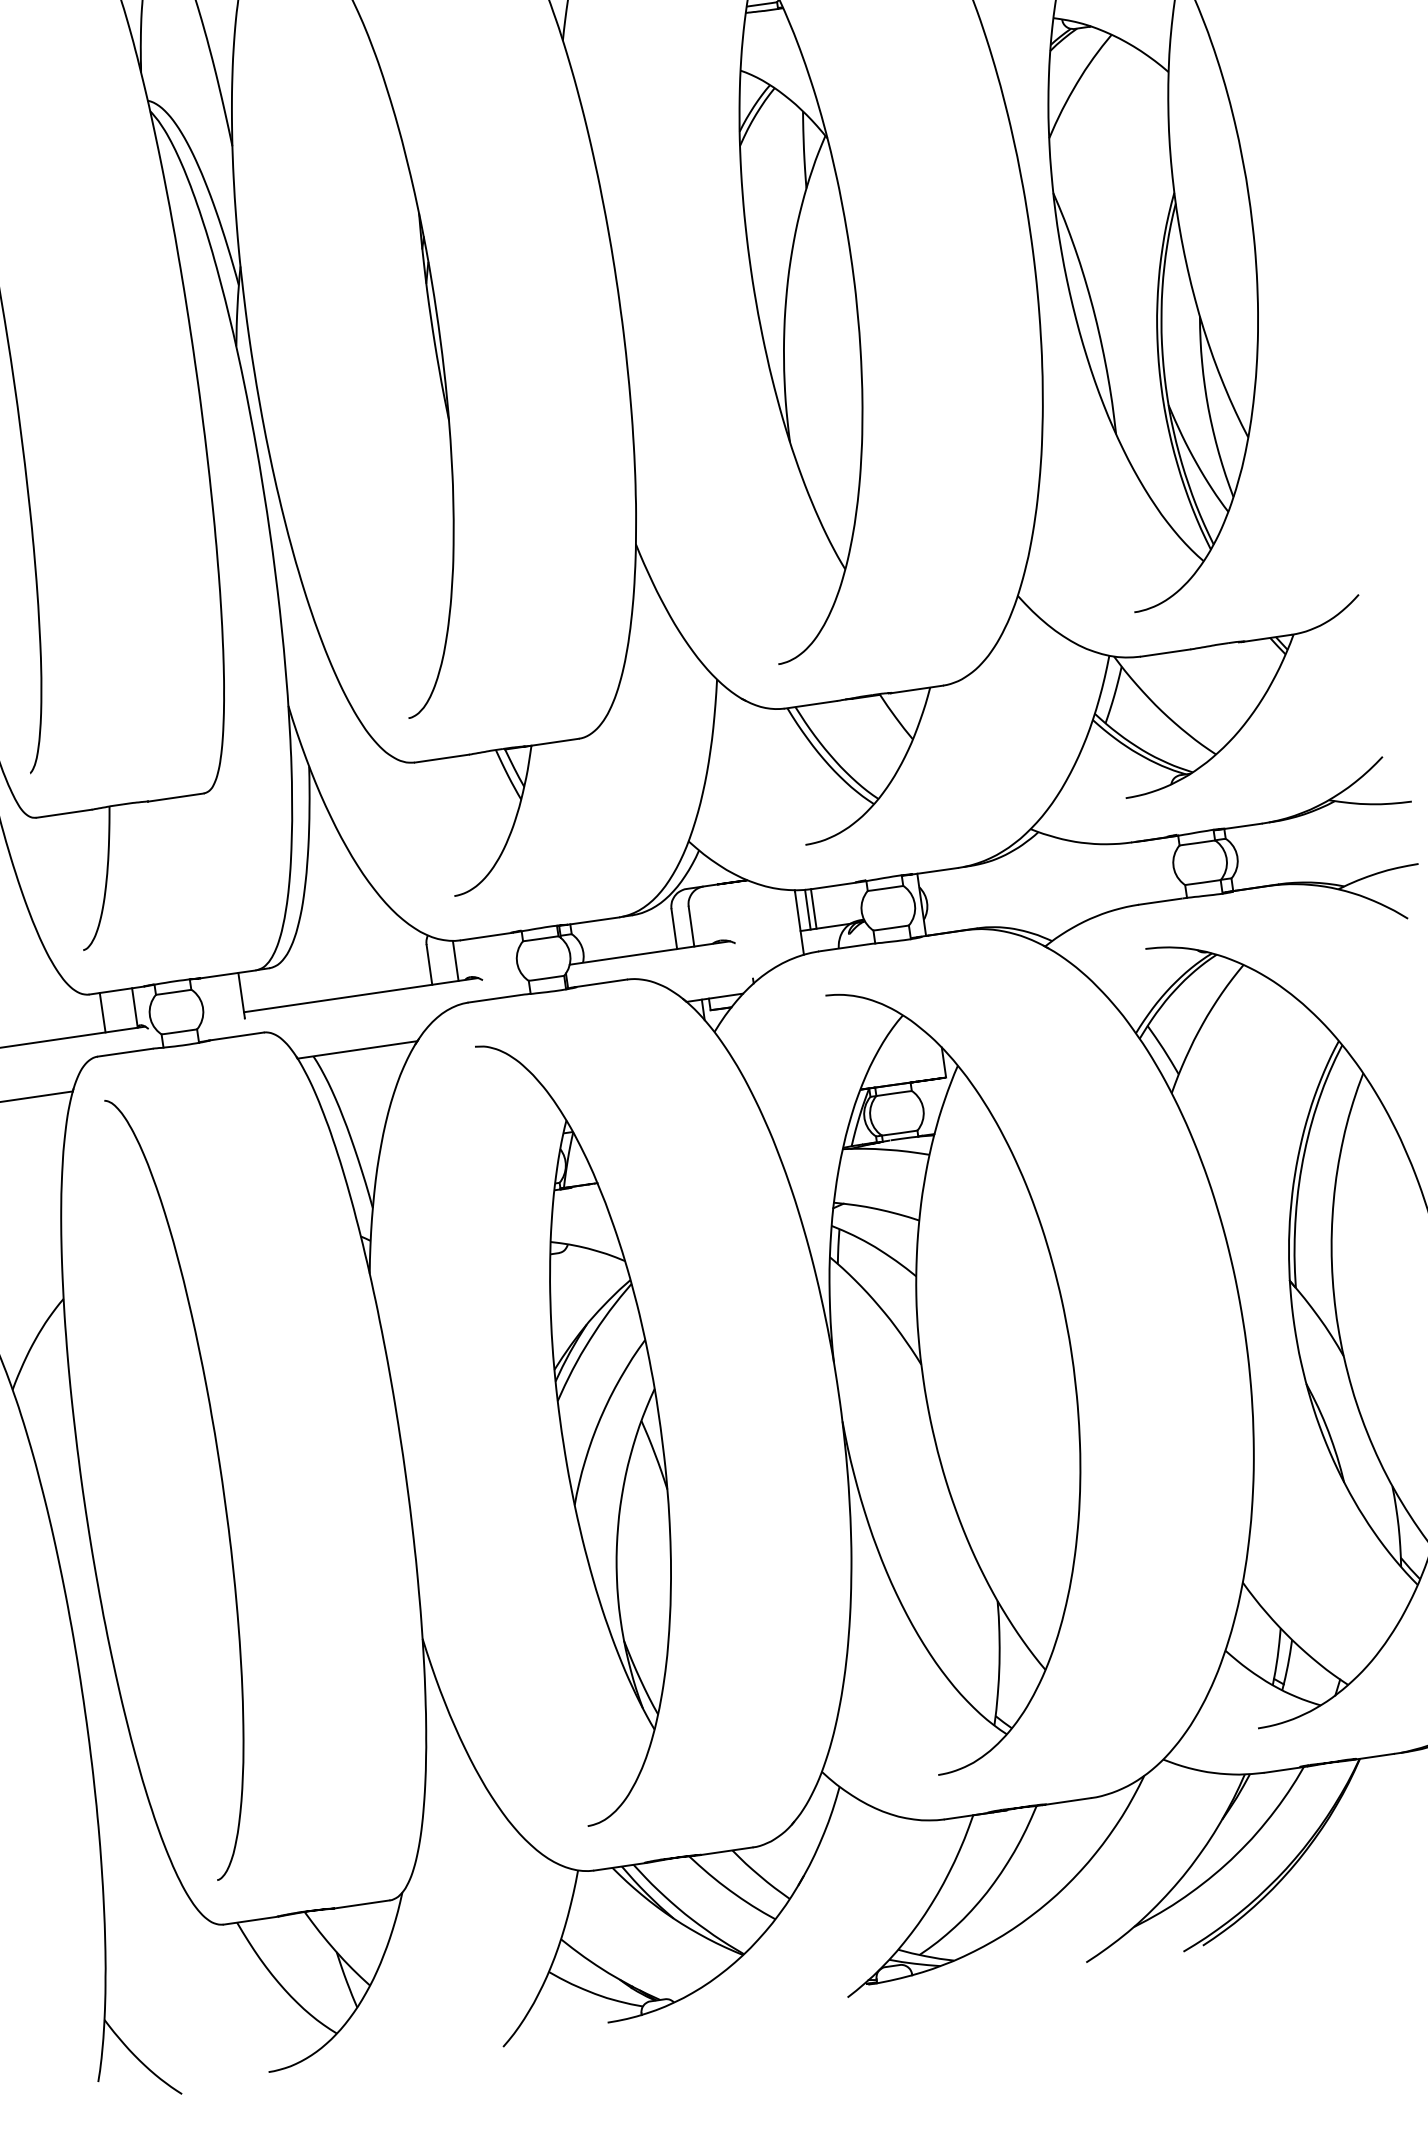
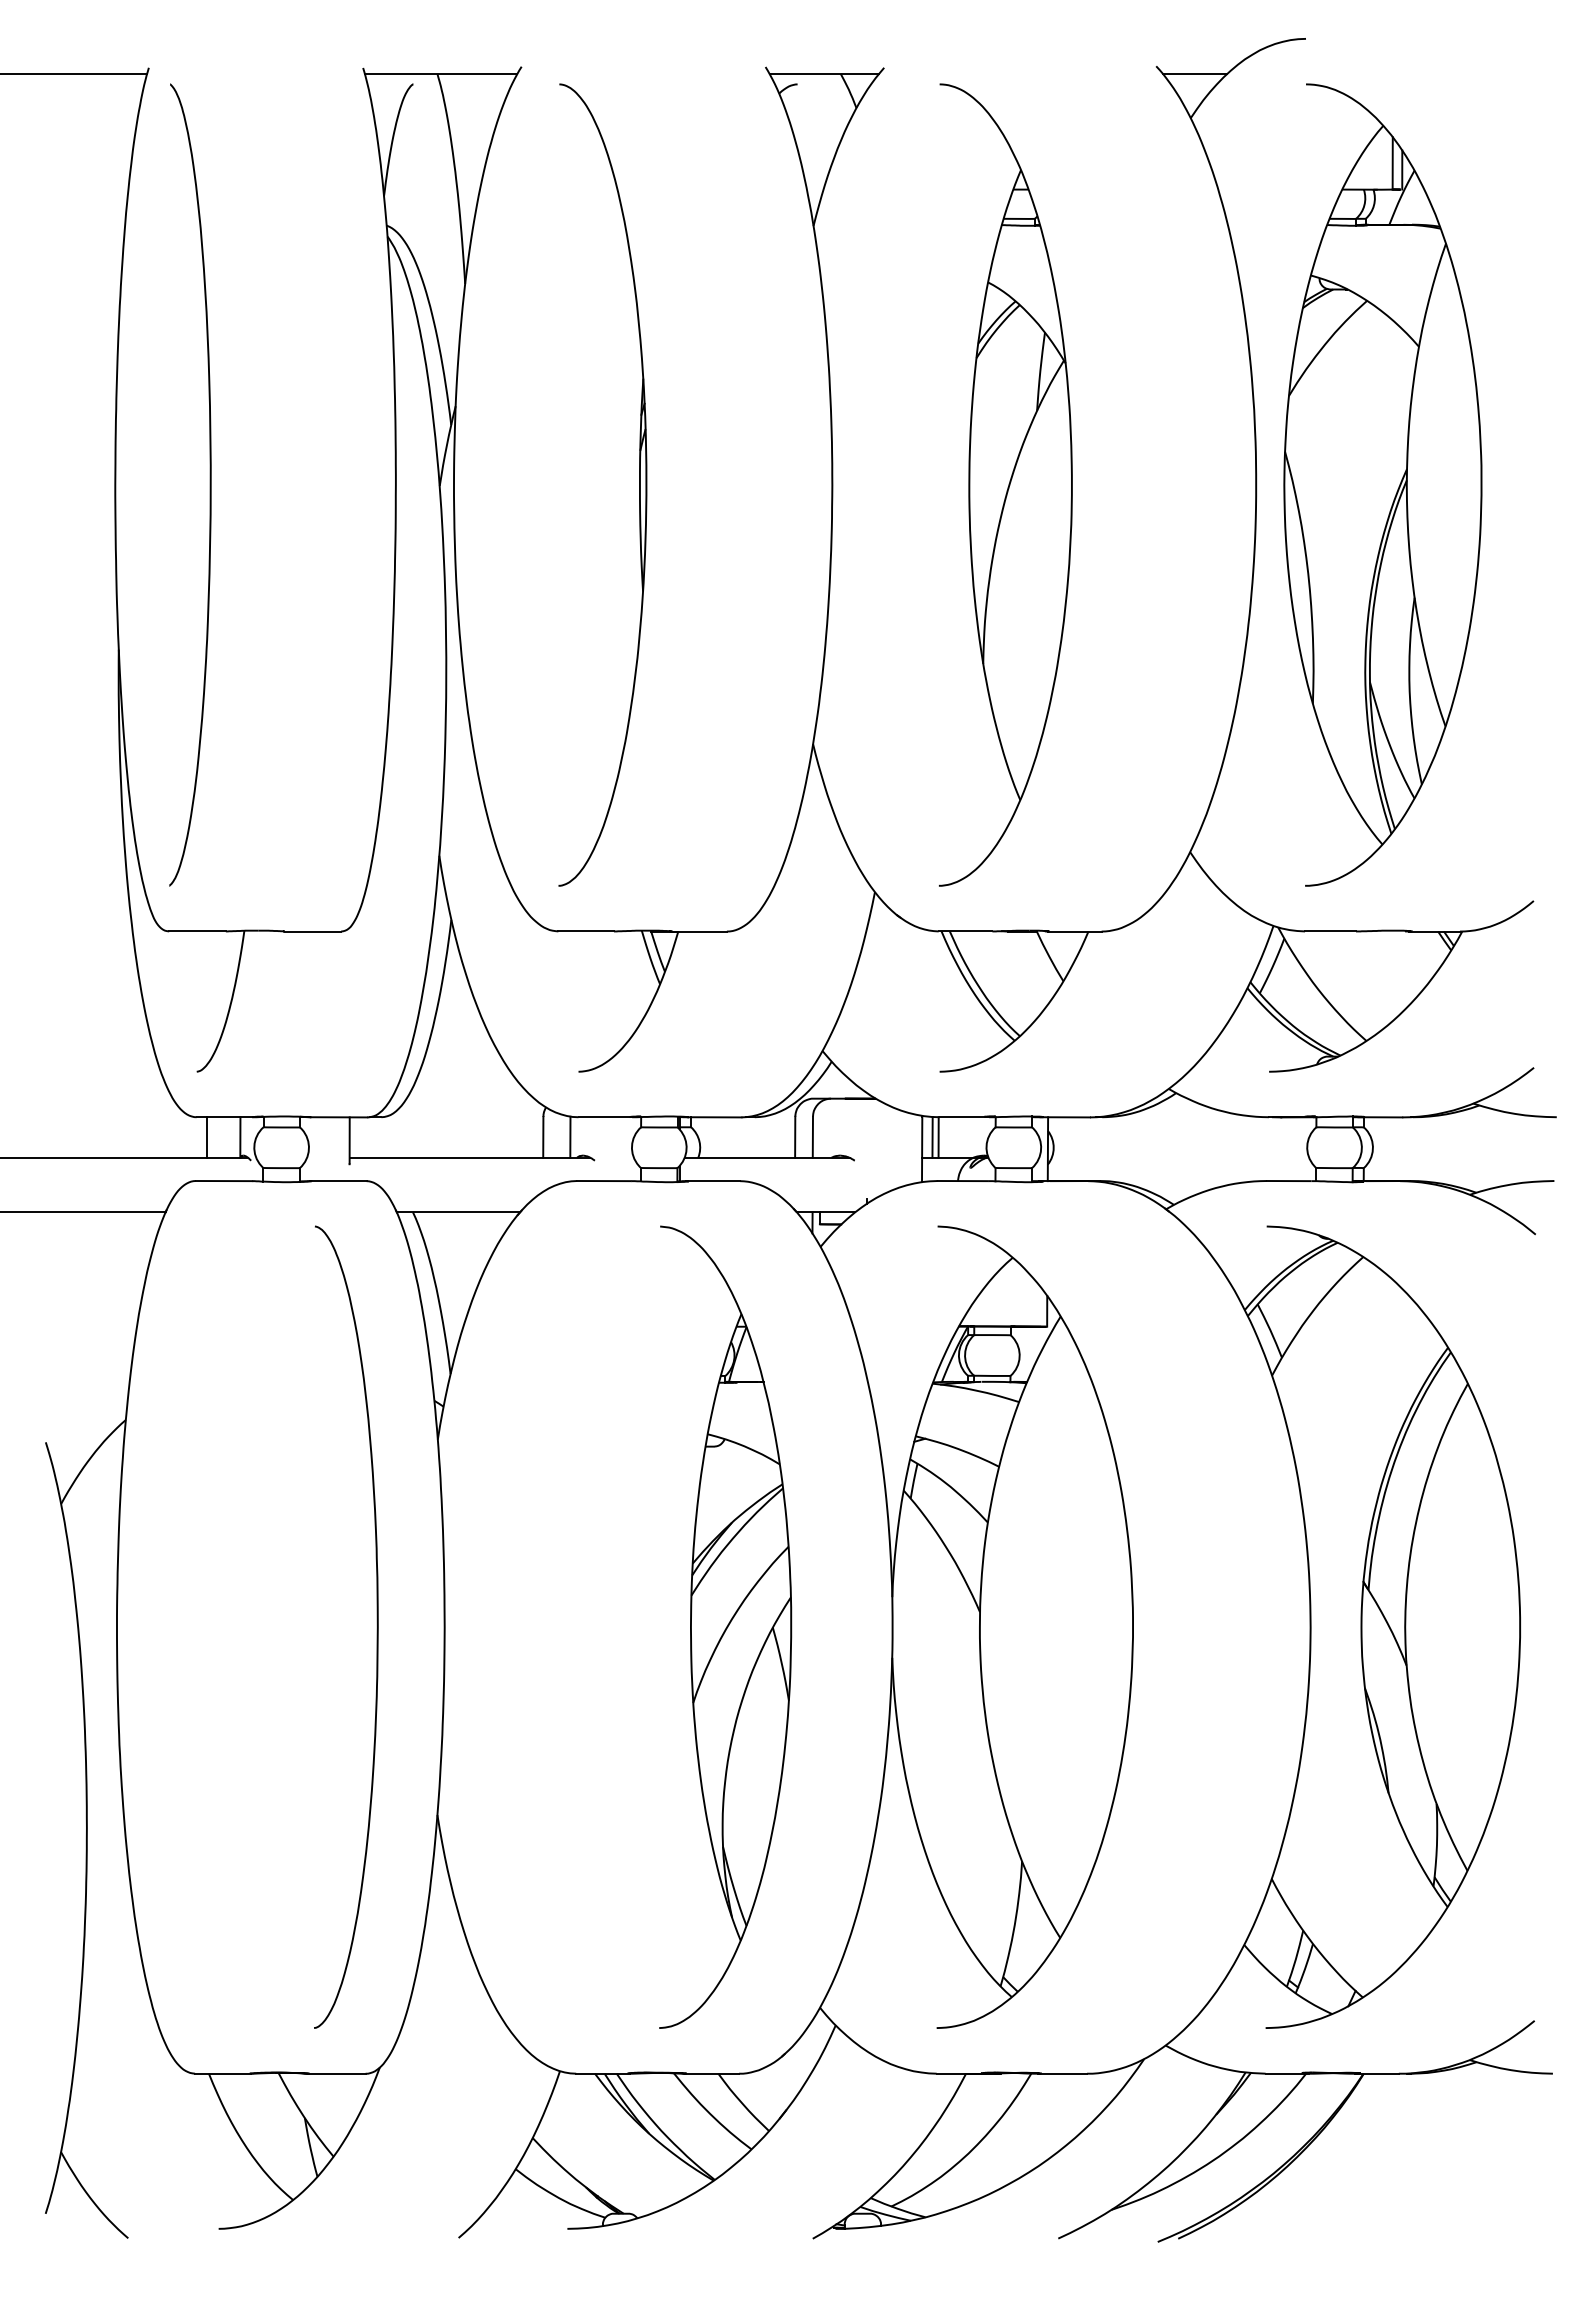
part: (595, 1426) -> (725, 1626), moved
curve: (220, 1481) -> (376, 1626), moved

